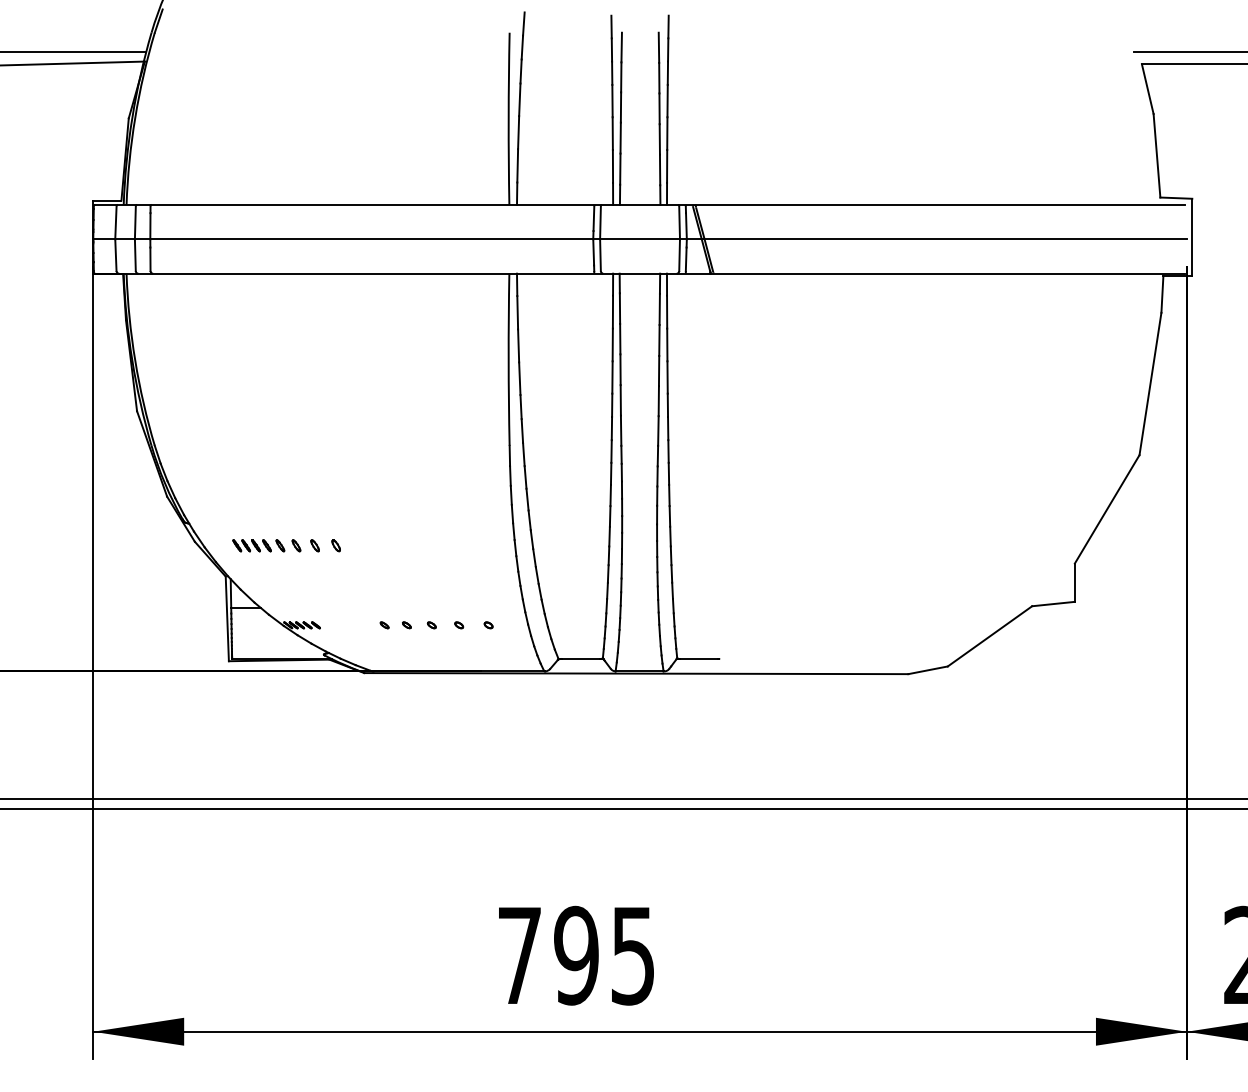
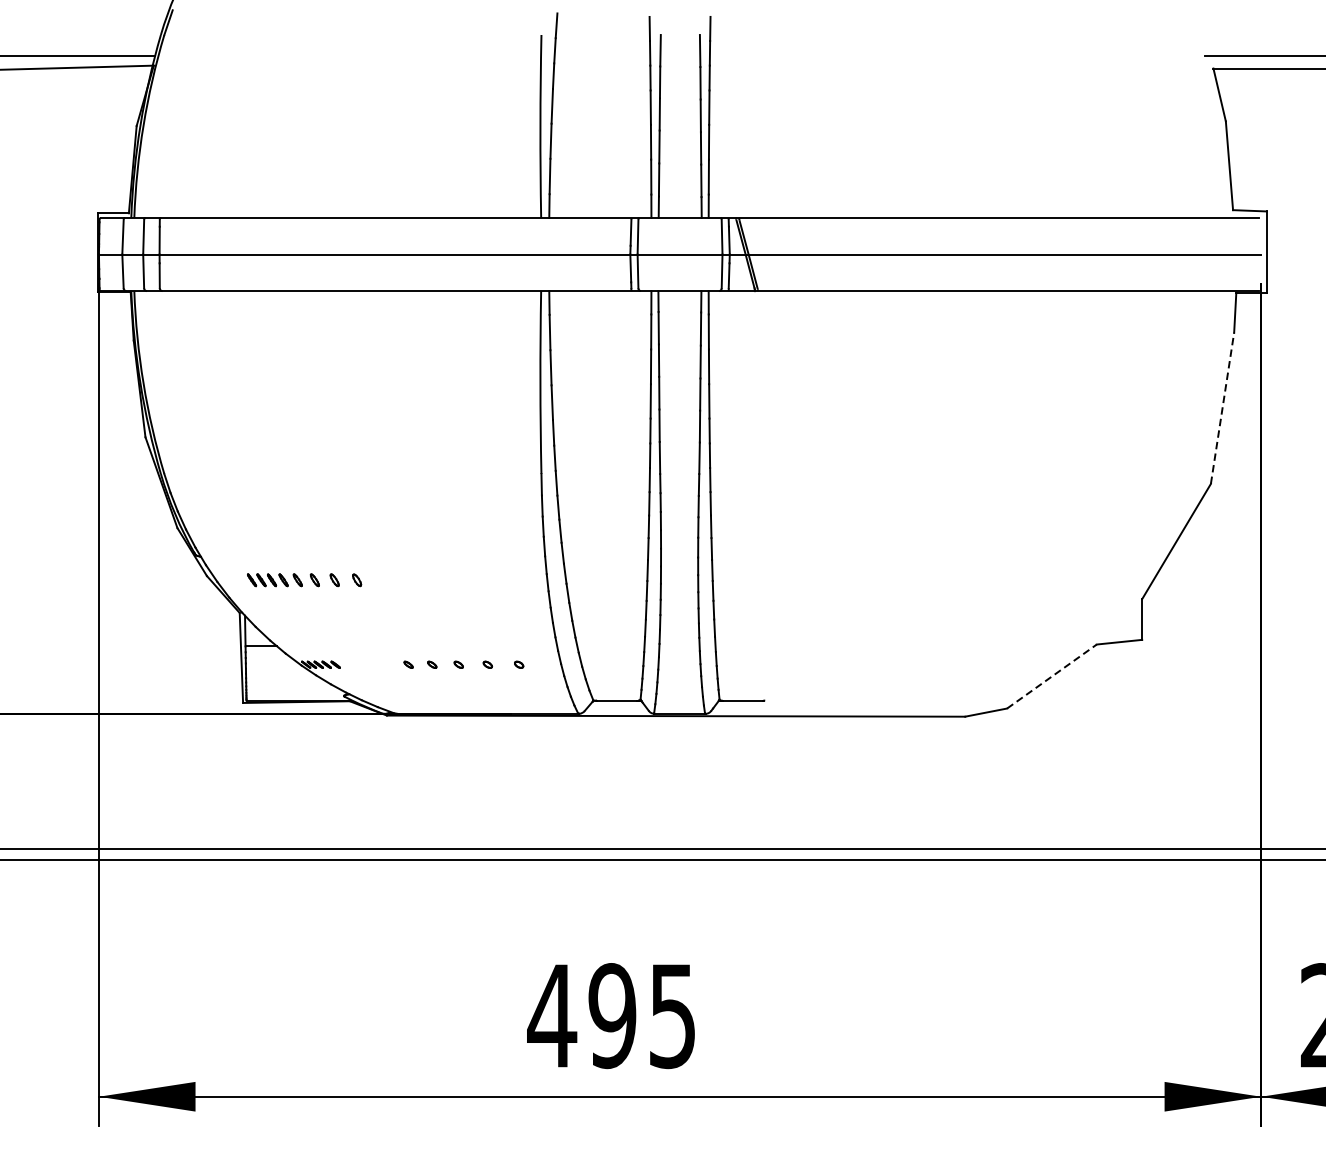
line: (1150, 383) -> (1222, 407), solid -> dashed
line: (989, 636) -> (1051, 676), solid -> dashed
text: (519, 955) -> (551, 1015), 795 -> 495

